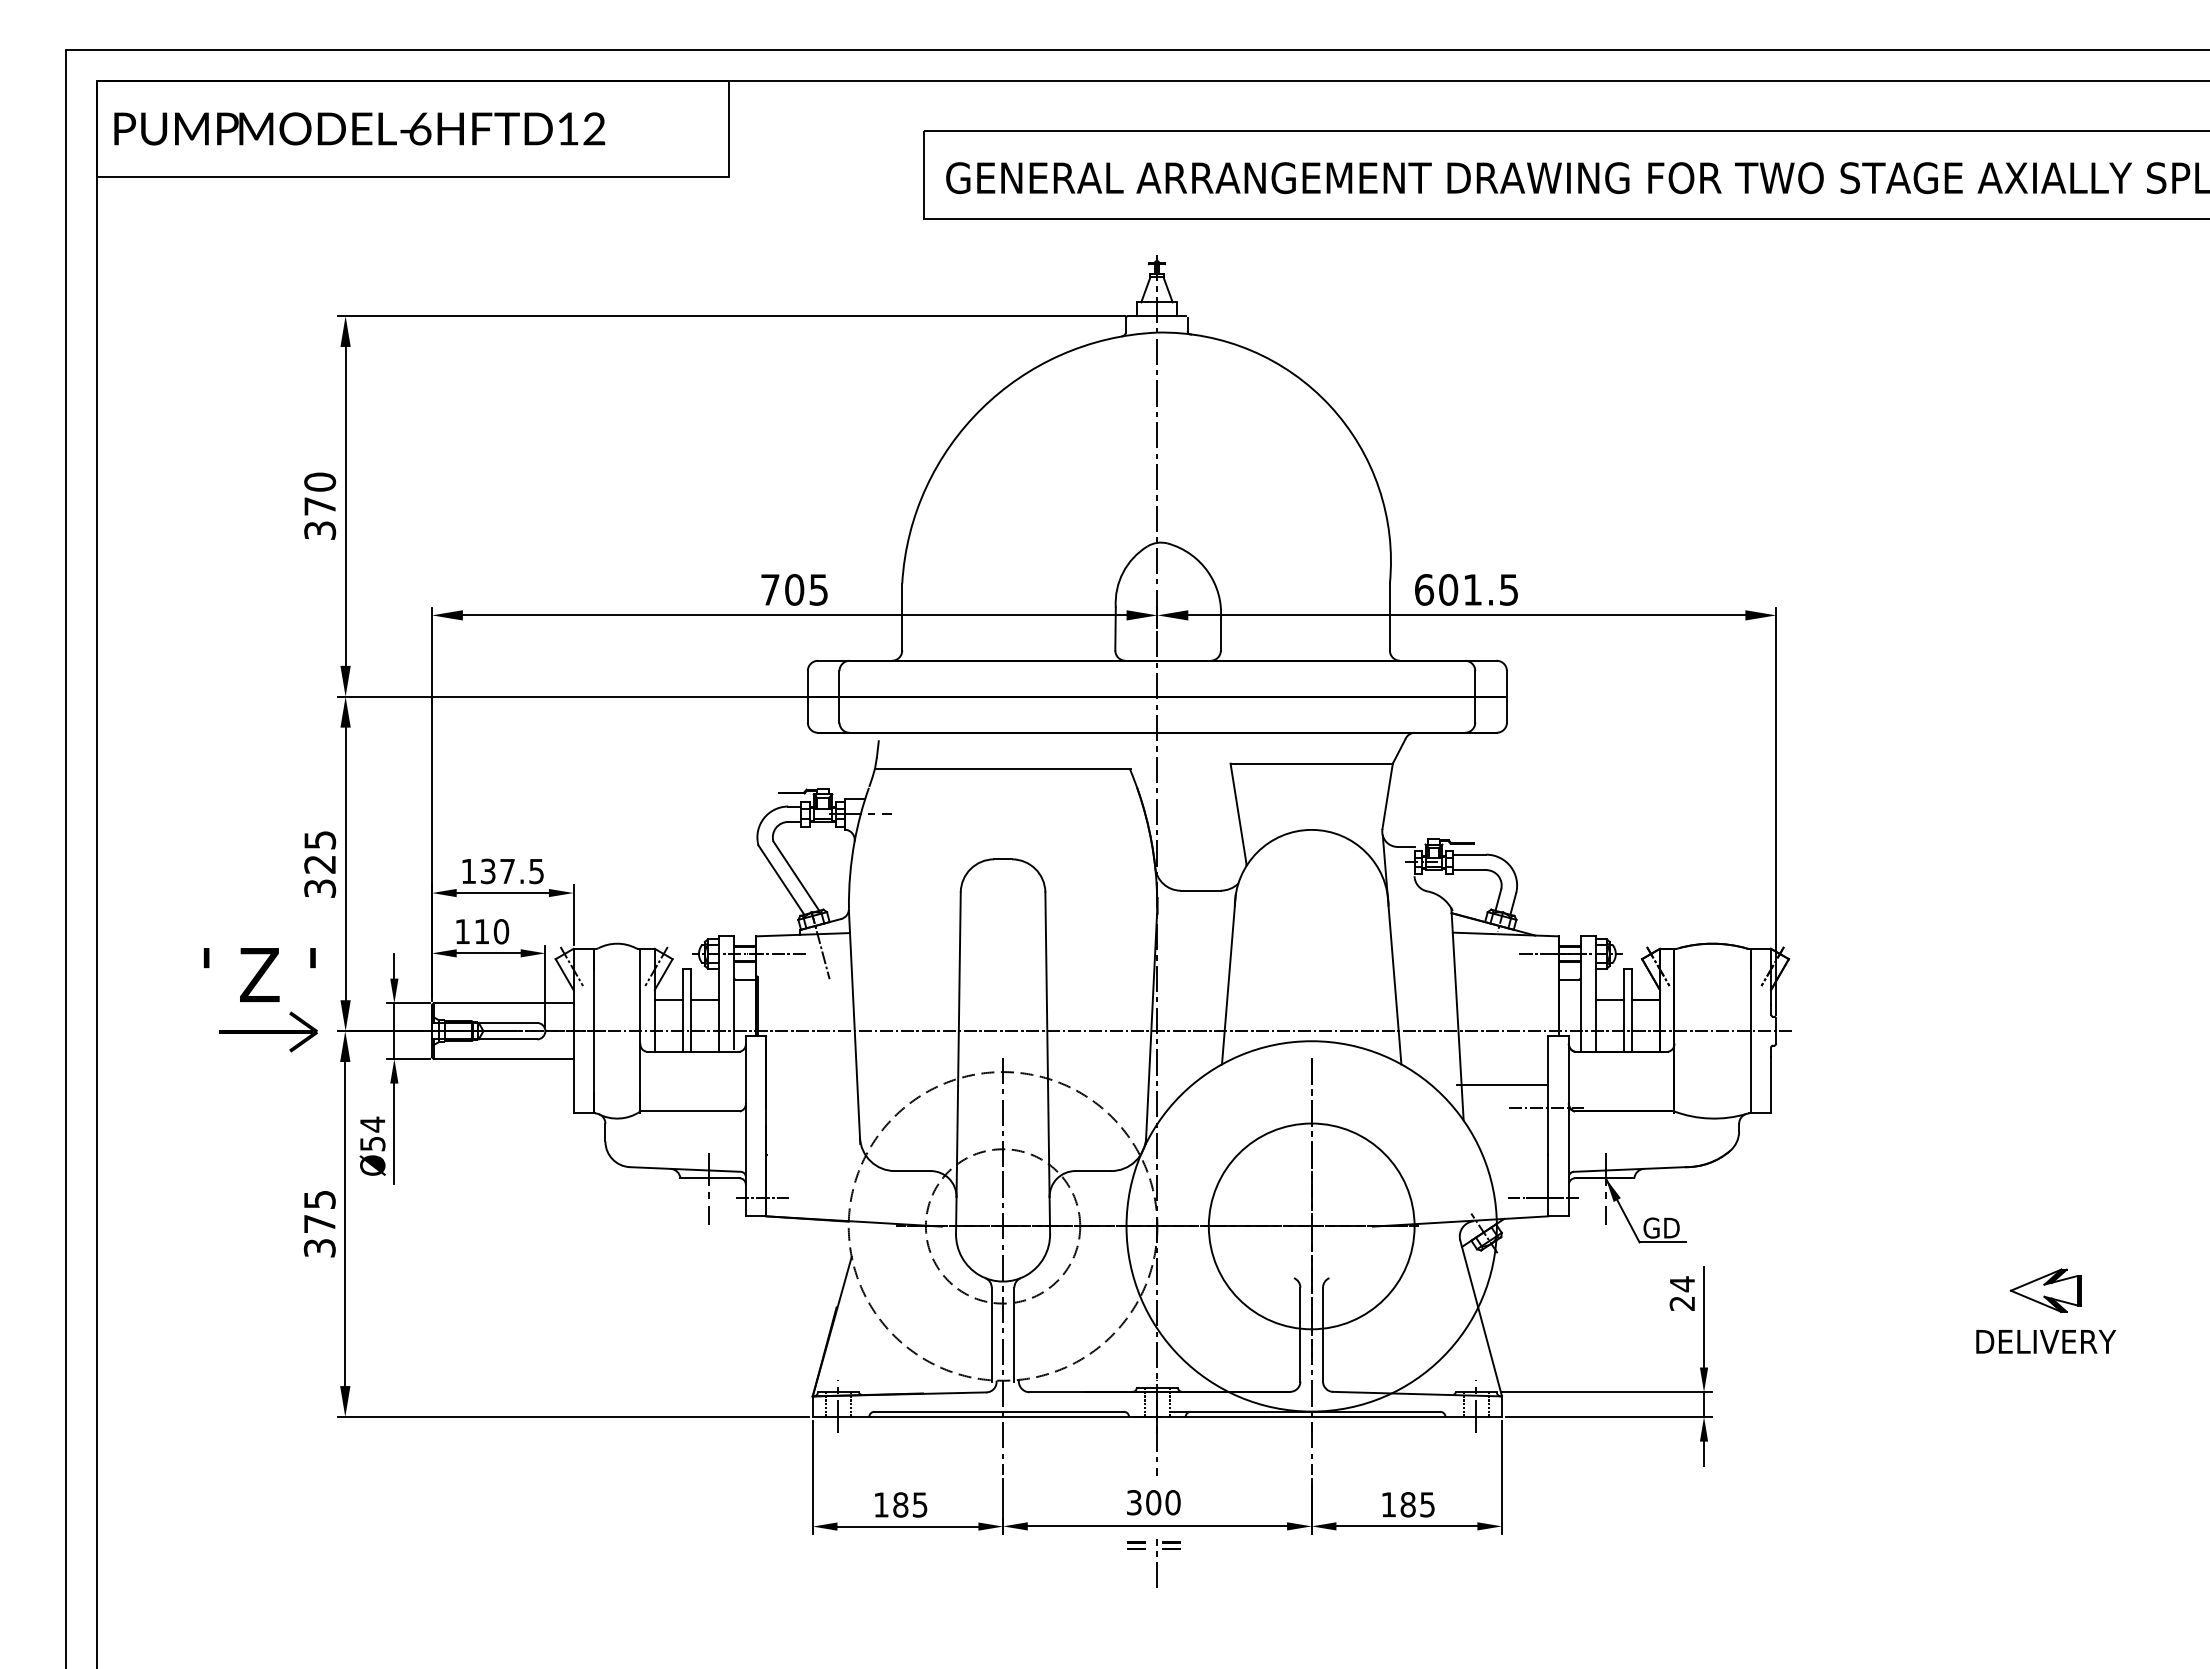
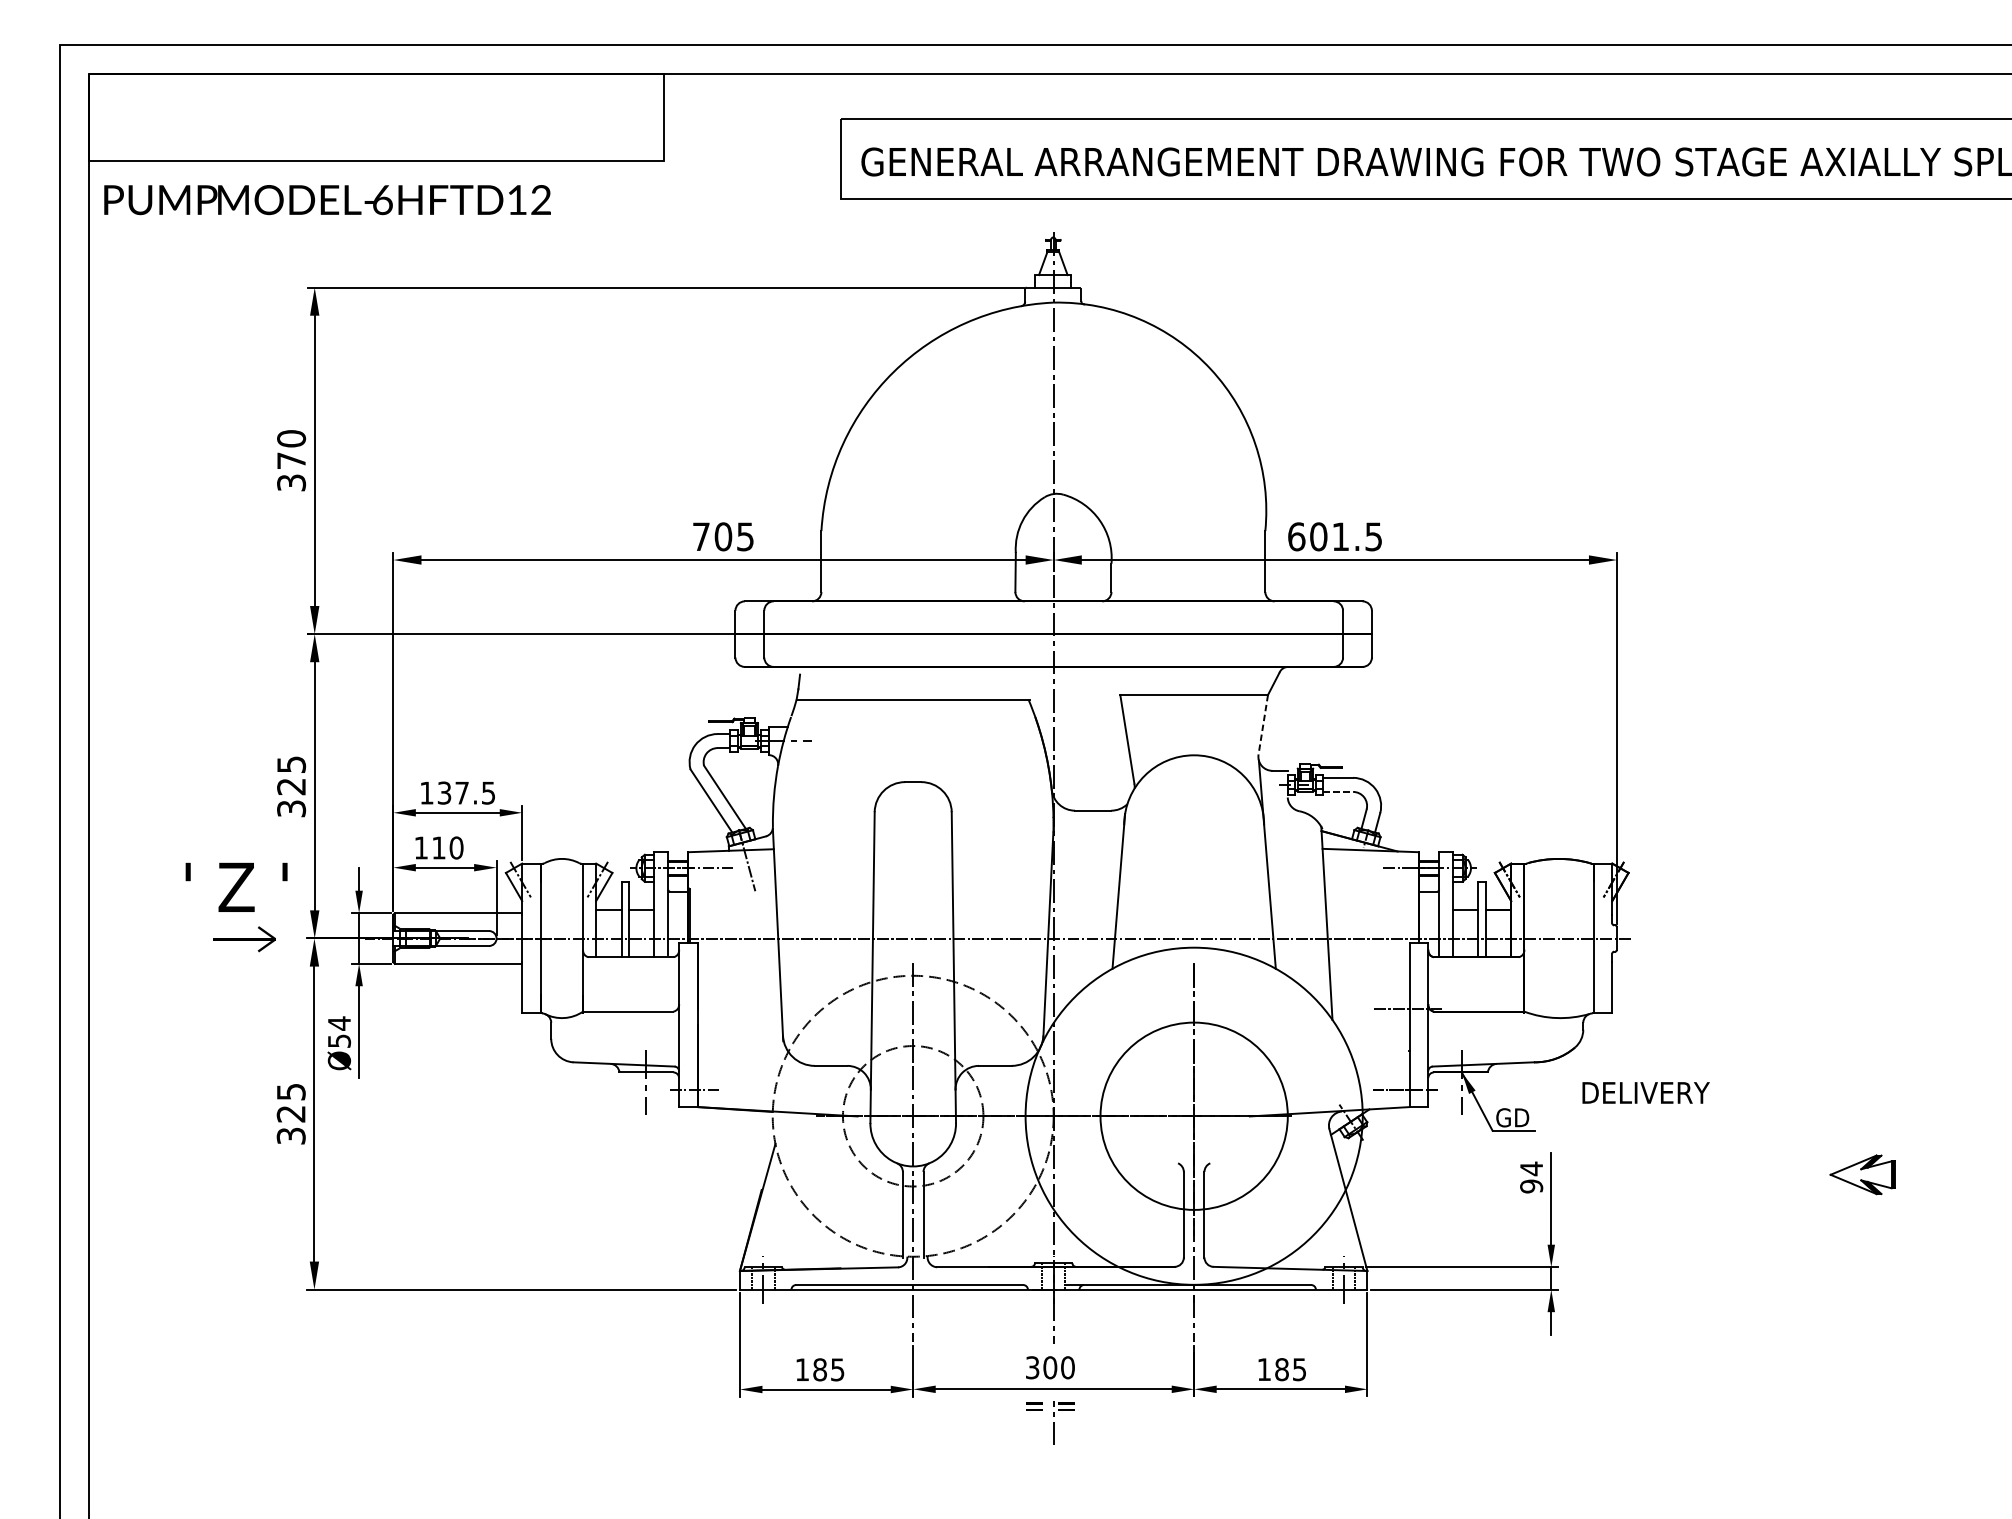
text: (359, 128) -> (327, 199), moved
line: (1387, 796) -> (1263, 724), solid -> dashed
line: (1470, 870) -> (1338, 792), solid -> dashed
part: (268, 1031) -> (244, 938), size x0.7
line: (1502, 1085) -> (1367, 987), removed
text: (319, 1224) -> (290, 1114), 375 -> 325
text: (1682, 1303) -> (1531, 1186), 24 -> 94
text: (2046, 1341) -> (1646, 1092), moved

